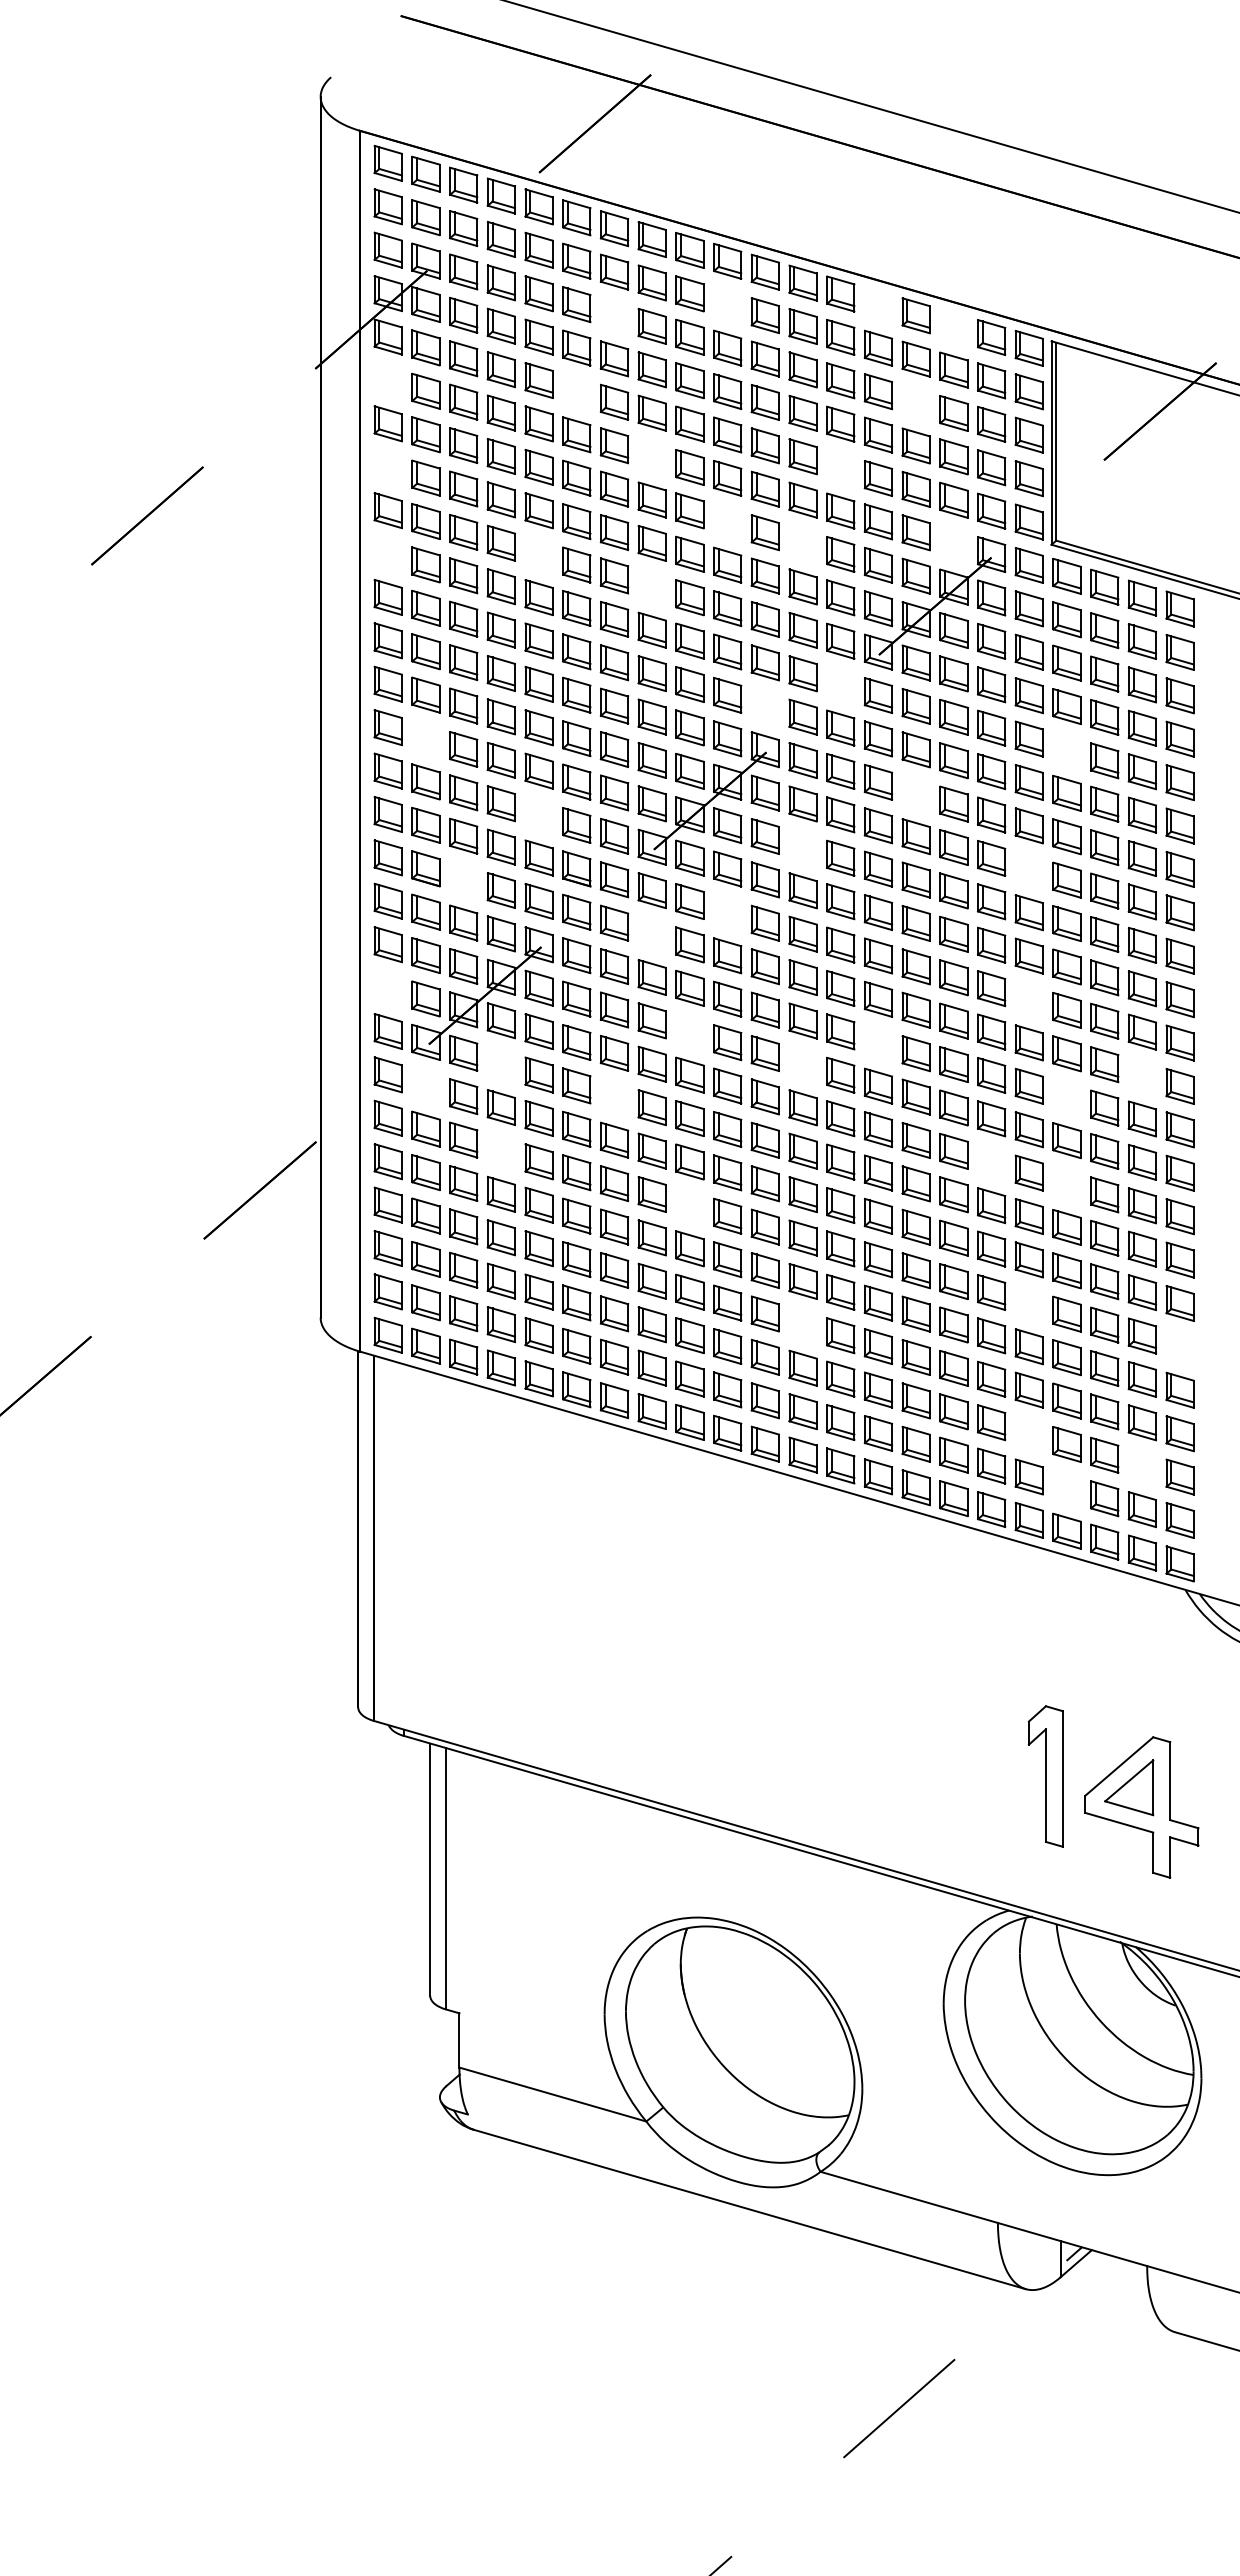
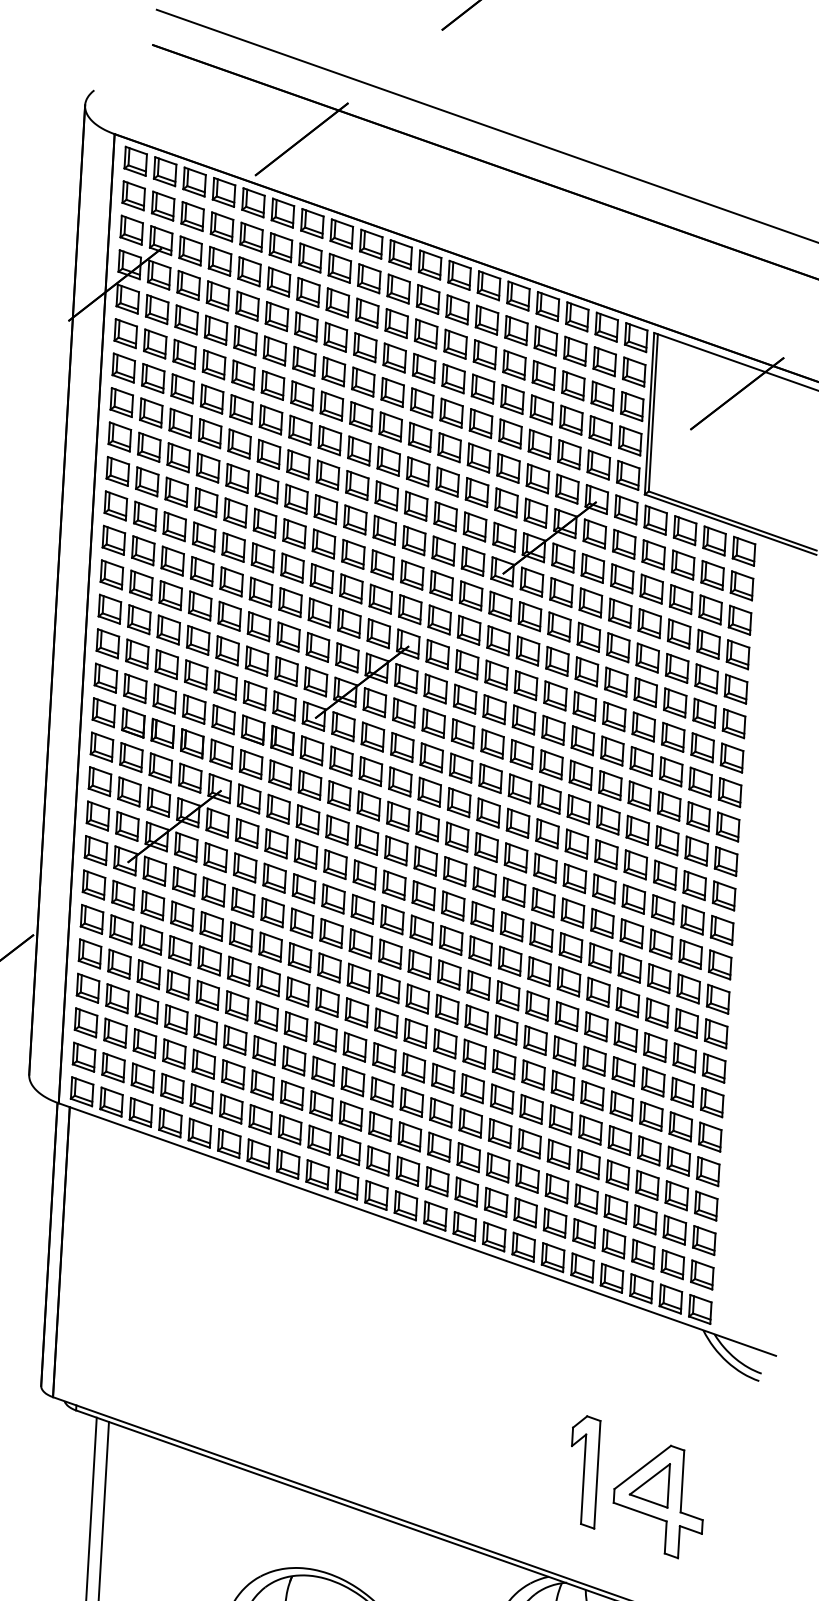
part: (727, 304) -> (398, 288), added
part: (878, 304) -> (518, 295), added
part: (614, 315) -> (308, 292), added
part: (953, 326) -> (577, 316), added
part: (387, 380) -> (125, 333), added
part: (576, 391) -> (274, 351), added
part: (915, 402) -> (543, 375), added
part: (651, 456) -> (331, 406), added
part: (387, 466) -> (121, 401), added
part: (840, 467) -> (480, 423), added
part: (727, 521) -> (388, 461), added
part: (802, 543) -> (447, 482), added
part: (953, 543) -> (567, 488), added
part: (387, 553) -> (117, 471), added
part: (538, 553) -> (237, 477), added
part: (651, 586) -> (325, 509), added
part: (840, 684) -> (470, 595), added
part: (764, 705) -> (409, 608), added
part: (425, 738) -> (138, 619), added
part: (1066, 749) -> (647, 657), added
part: (915, 792) -> (525, 684), added
part: (538, 814) -> (225, 685), added
part: (802, 847) -> (433, 723), added
part: (1028, 868) -> (611, 750), added
part: (463, 879) -> (162, 733), added
part: (727, 912) -> (370, 771), added
part: (651, 933) -> (309, 784), added
part: (387, 987) -> (97, 815), added
part: (1028, 999) -> (605, 854), added
part: (689, 1031) -> (335, 864), added
part: (878, 1042) -> (484, 881), added
part: (500, 1063) -> (183, 881), added
part: (802, 1064) -> (423, 895), added
part: (1141, 1075) -> (691, 919), added
part: (425, 1085) -> (123, 895), added
part: (614, 1096) -> (272, 912), added
part: (1066, 1096) -> (631, 933), added
part: (500, 1150) -> (179, 950), added
part: (991, 1161) -> (568, 981), added
part: (1066, 1183) -> (627, 1002), added
part: (689, 1205) -> (327, 1002), added
part: (1028, 1302) -> (591, 1094), added
part: (802, 1324) -> (411, 1102), added
part: (1179, 1346) -> (709, 1136), added
part: (1028, 1433) -> (585, 1198), added
part: (1141, 1465) -> (674, 1229), added
part: (1066, 1487) -> (613, 1243), added

